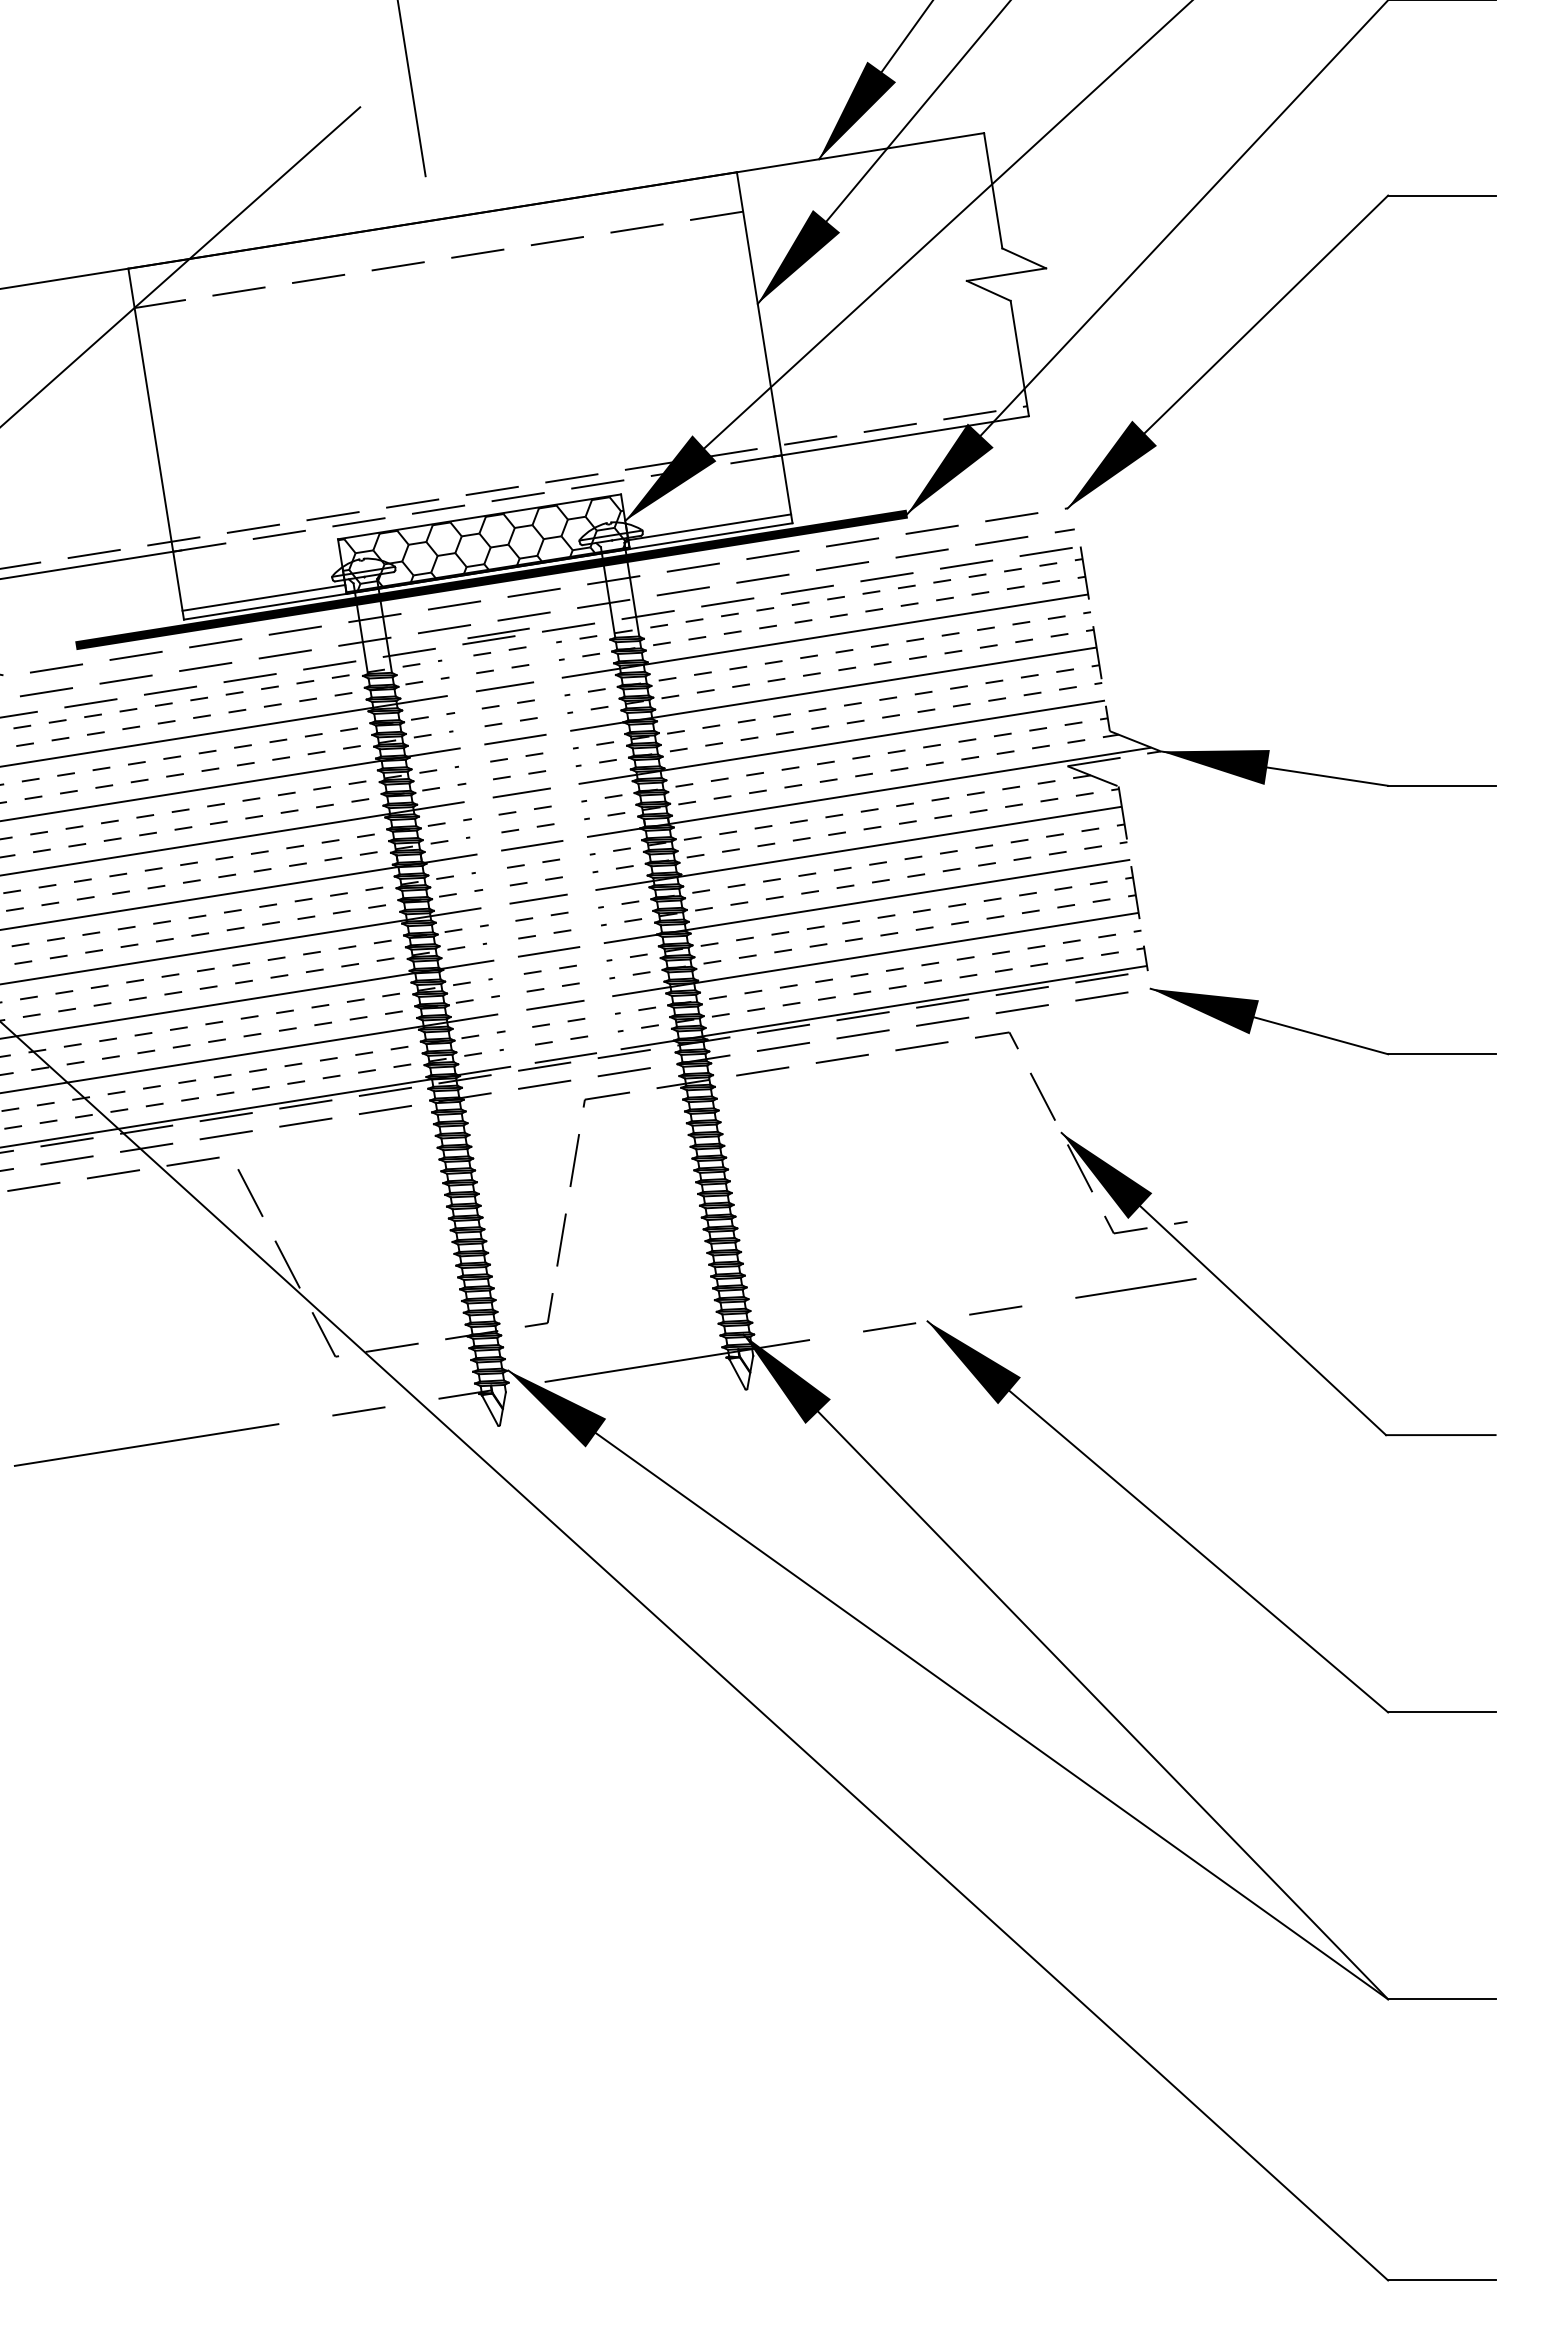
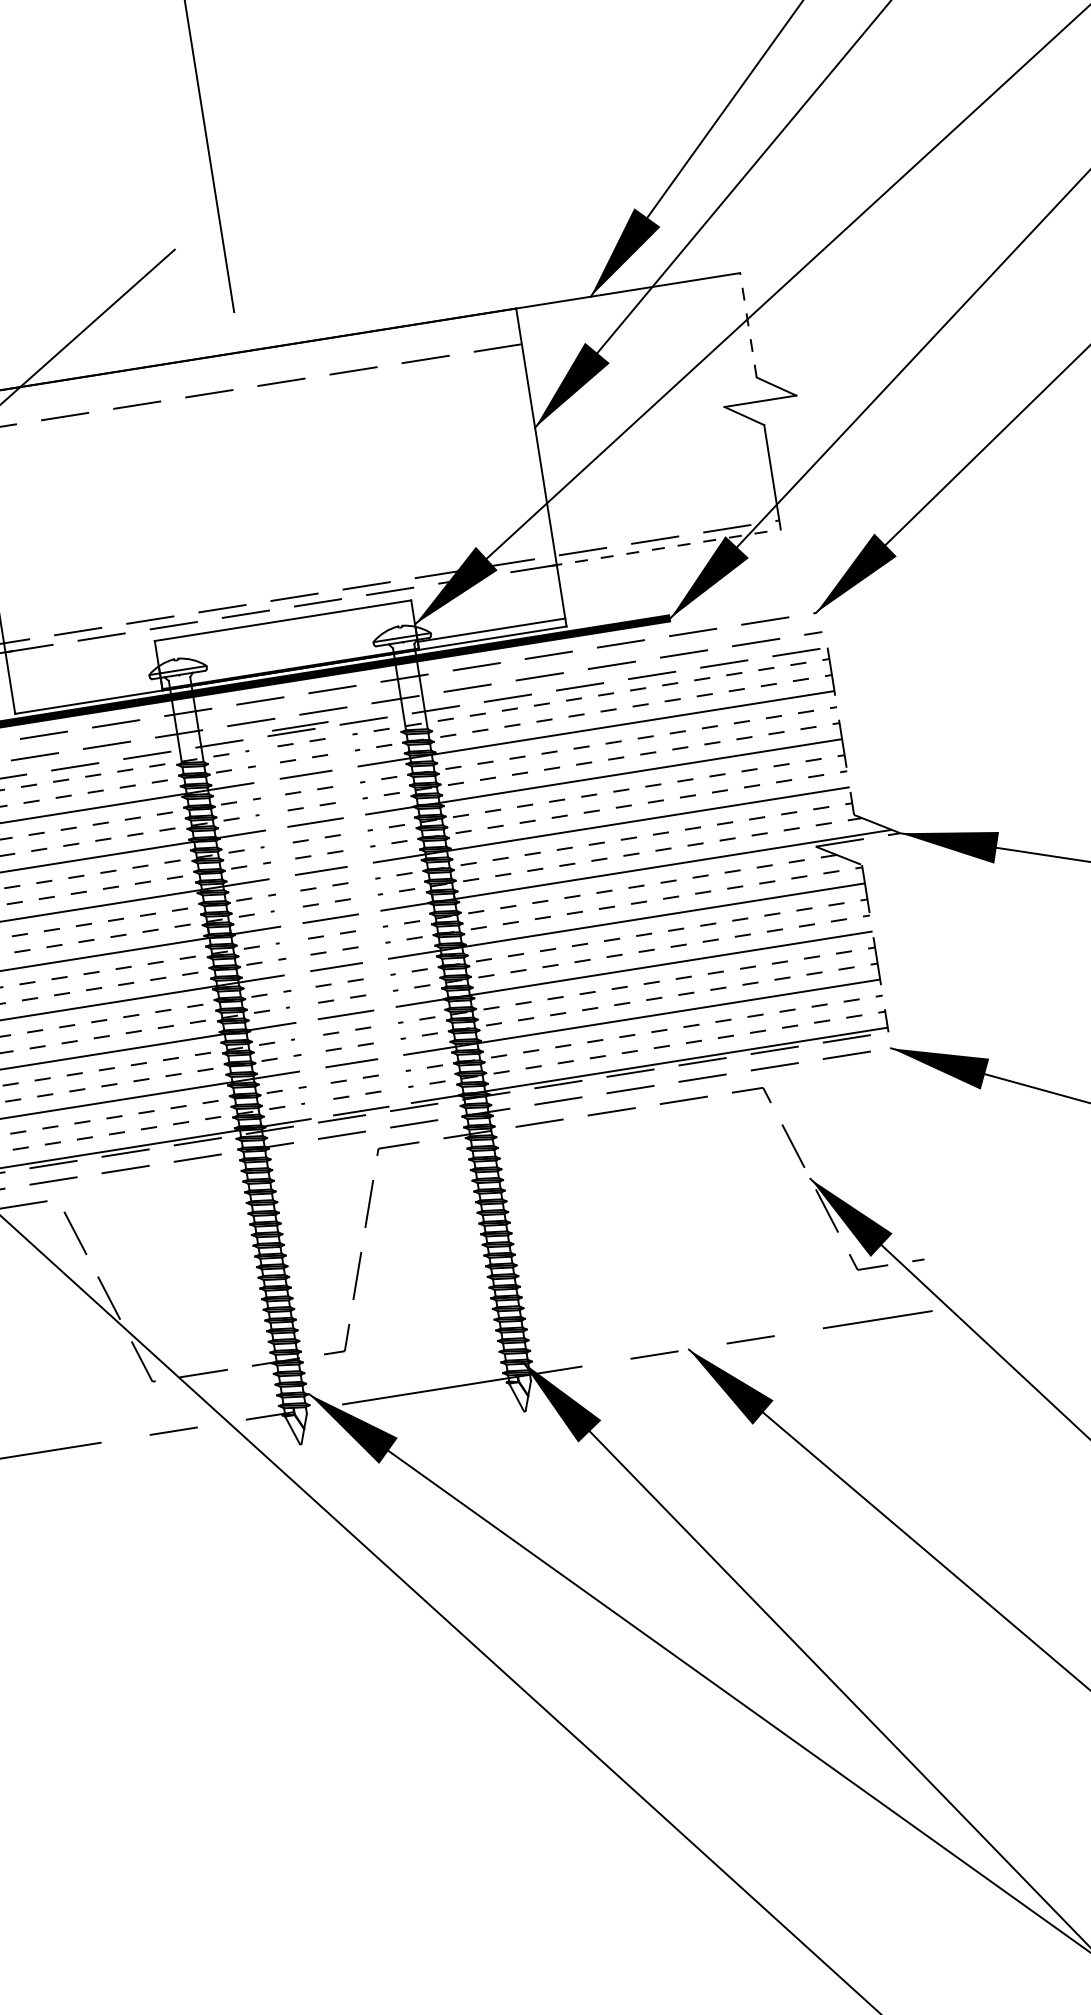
line: (993, 190) -> (748, 325), solid -> dashed
line: (901, 436) -> (665, 547), solid -> dashed
hatch: (483, 543) -> (286, 644), removed
line: (263, 597) -> (87, 693), removed

